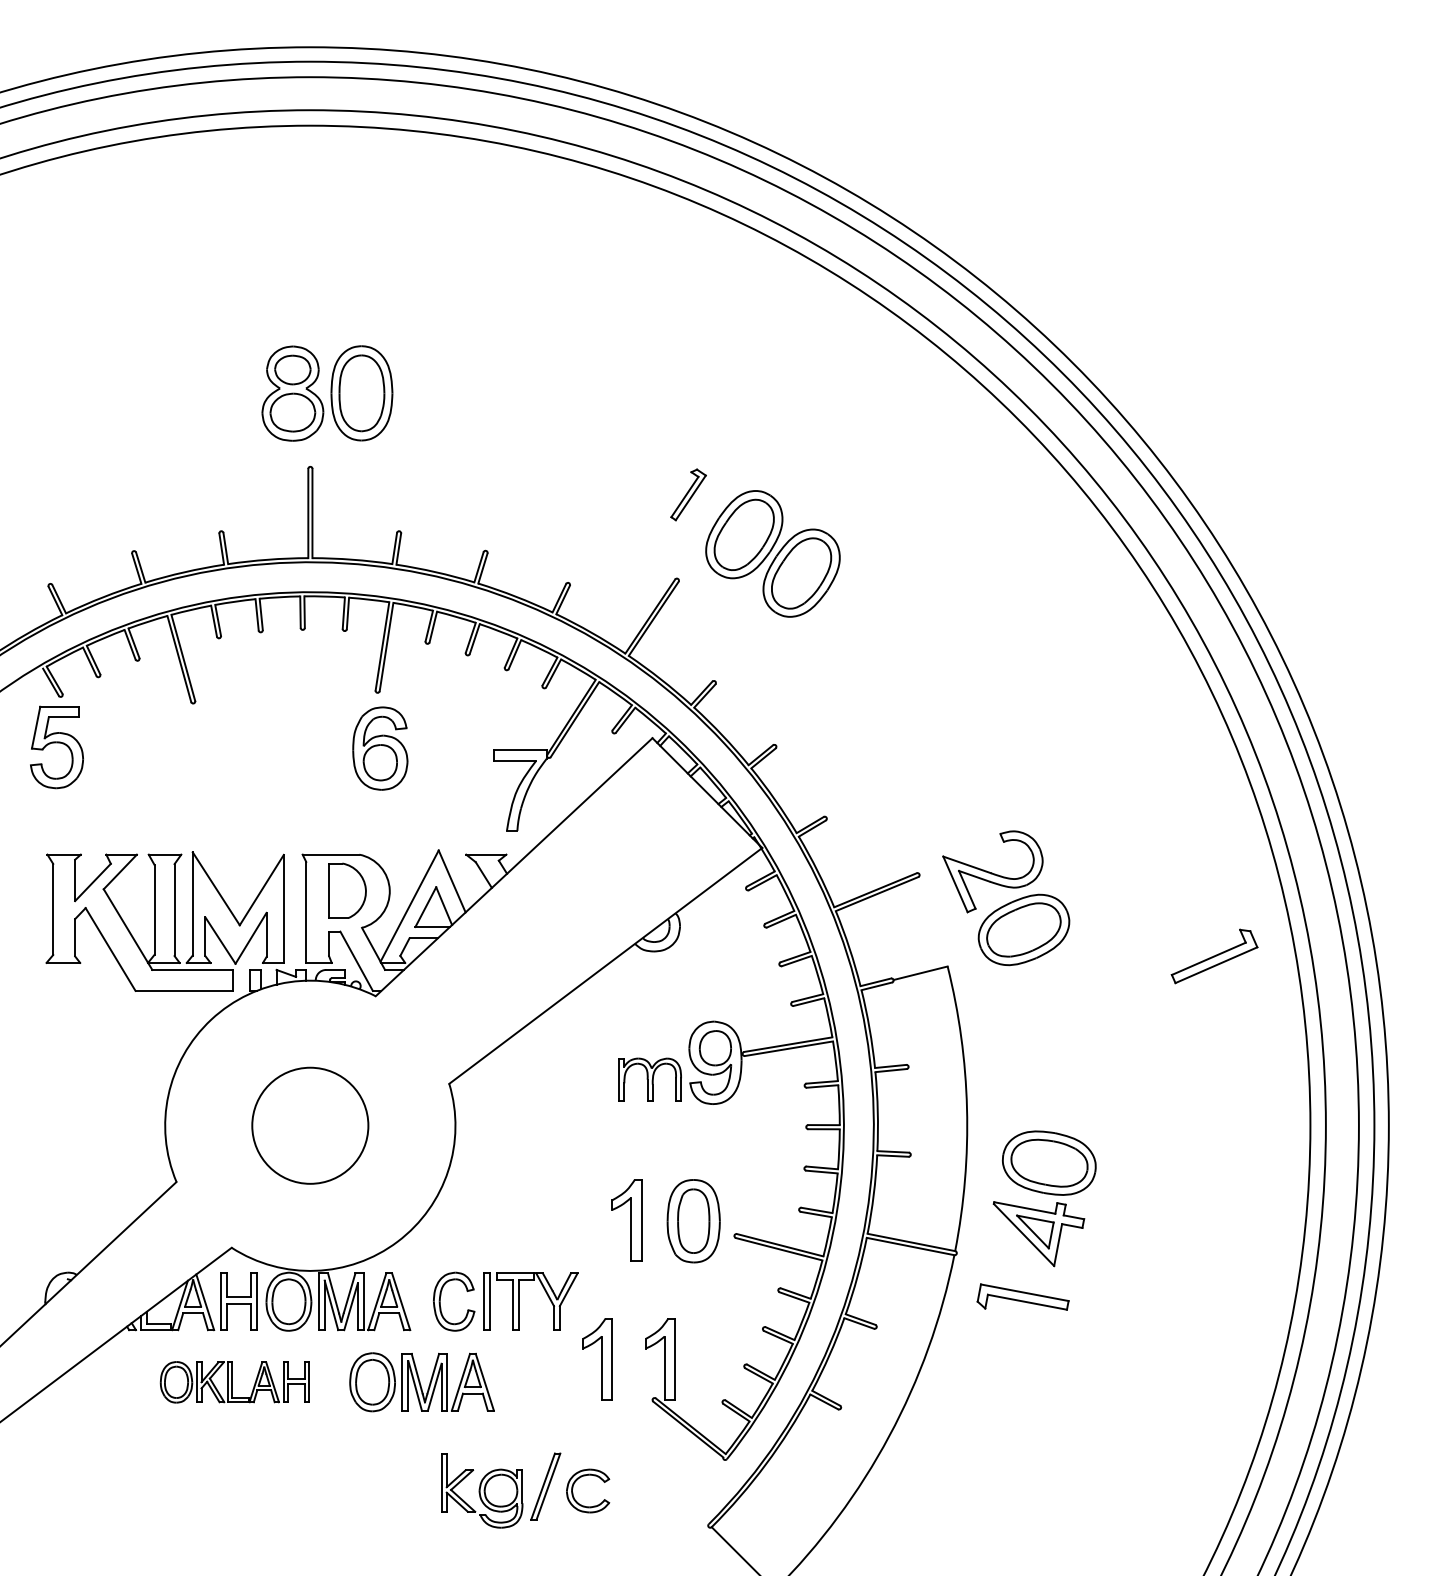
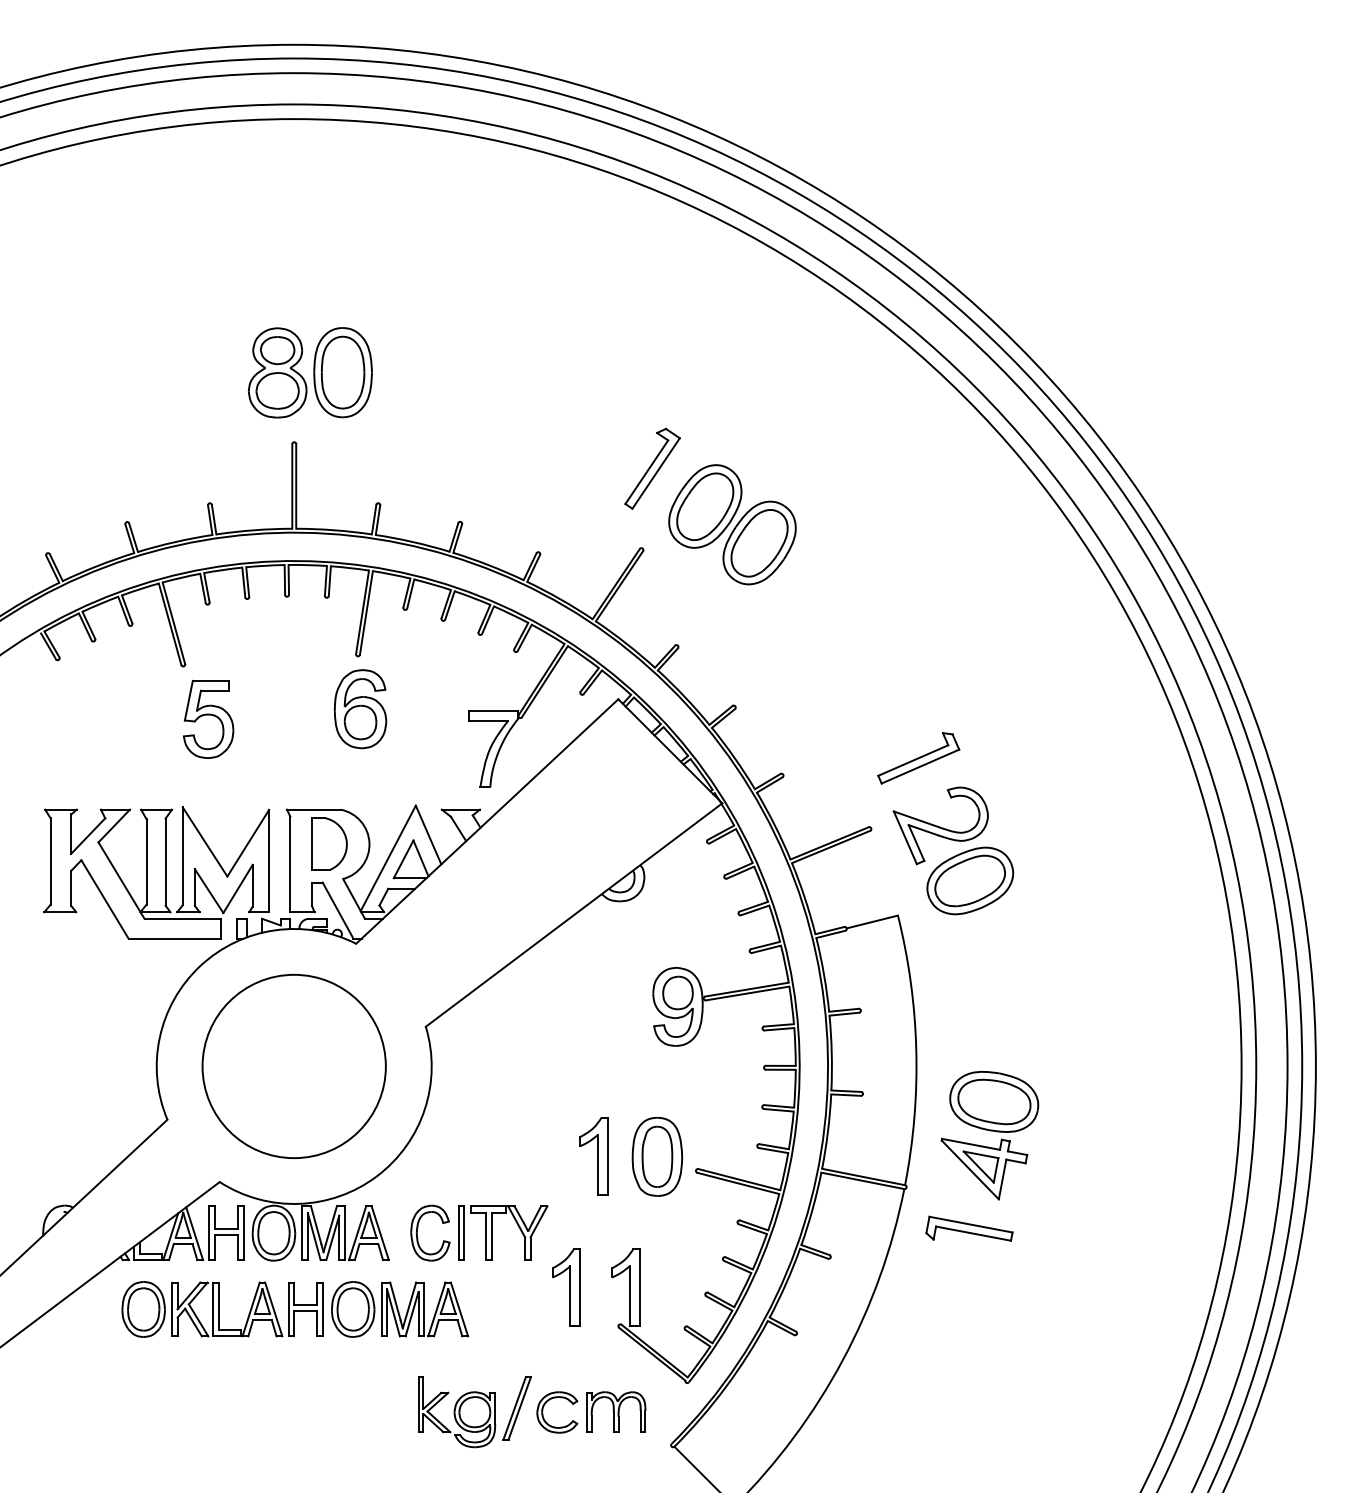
part: (688, 494) -> (652, 468), size x1.67
part: (56, 747) -> (208, 719), moved
part: (1214, 956) -> (918, 758), moved
part: (649, 1079) -> (615, 1411), moved
circle: (310, 1125) -> (294, 1066), size x1.67
part: (234, 1382) -> (222, 1309), size x1.43

